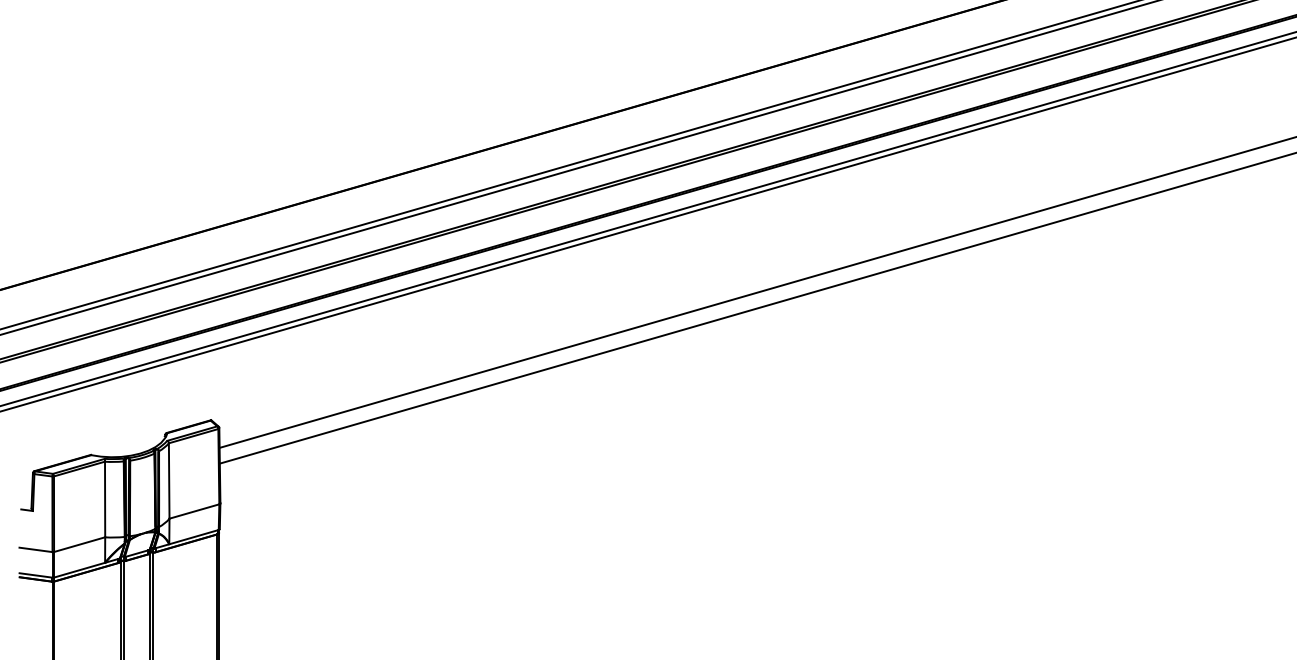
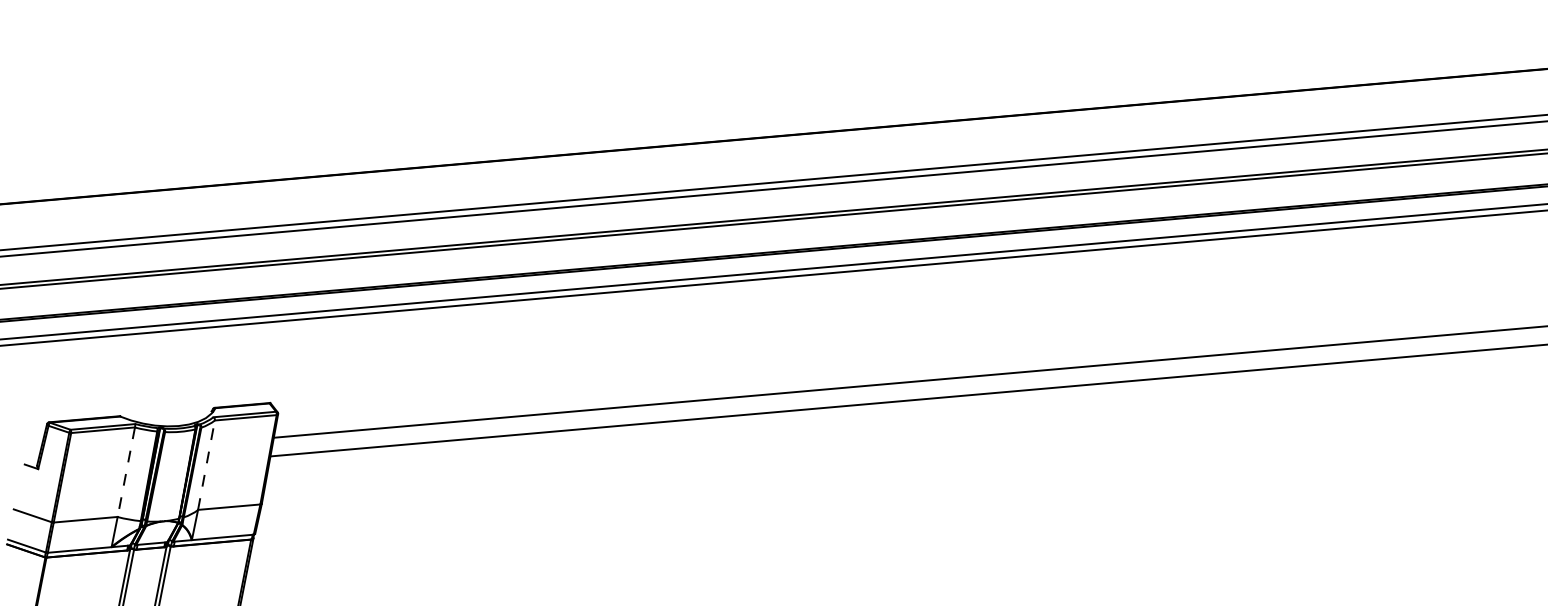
line: (169, 480) -> (206, 464), solid -> dashed
line: (105, 499) -> (126, 472), solid -> dashed

